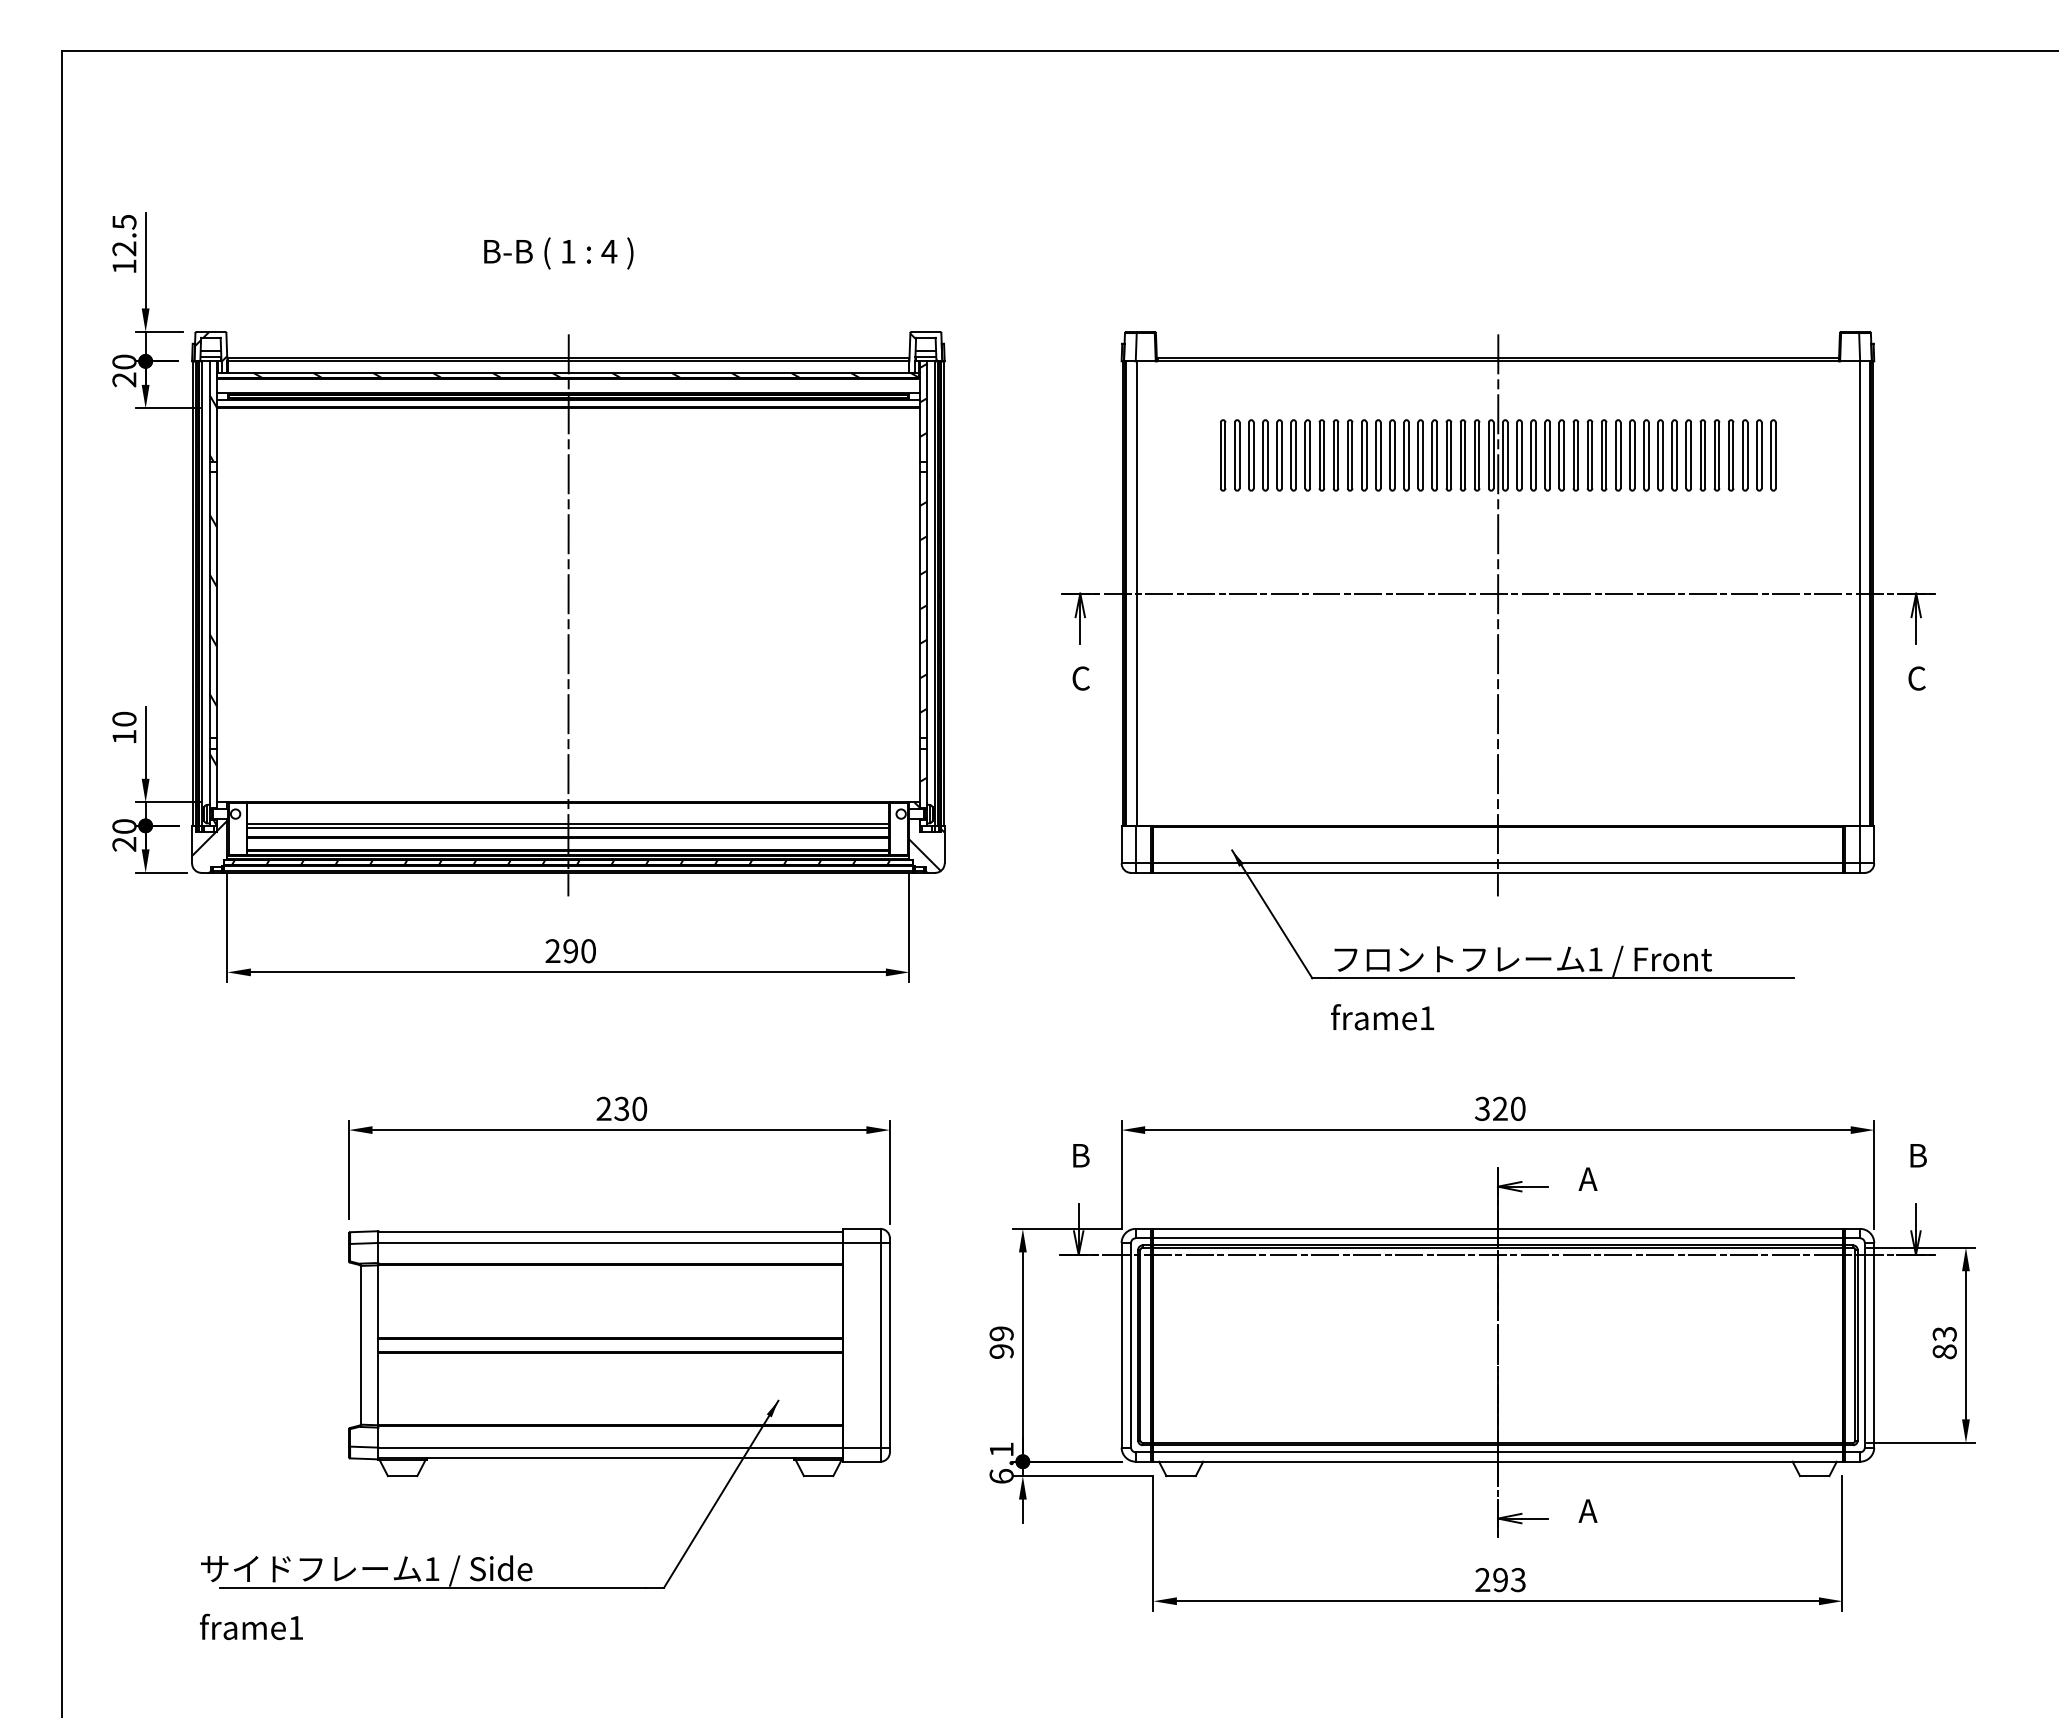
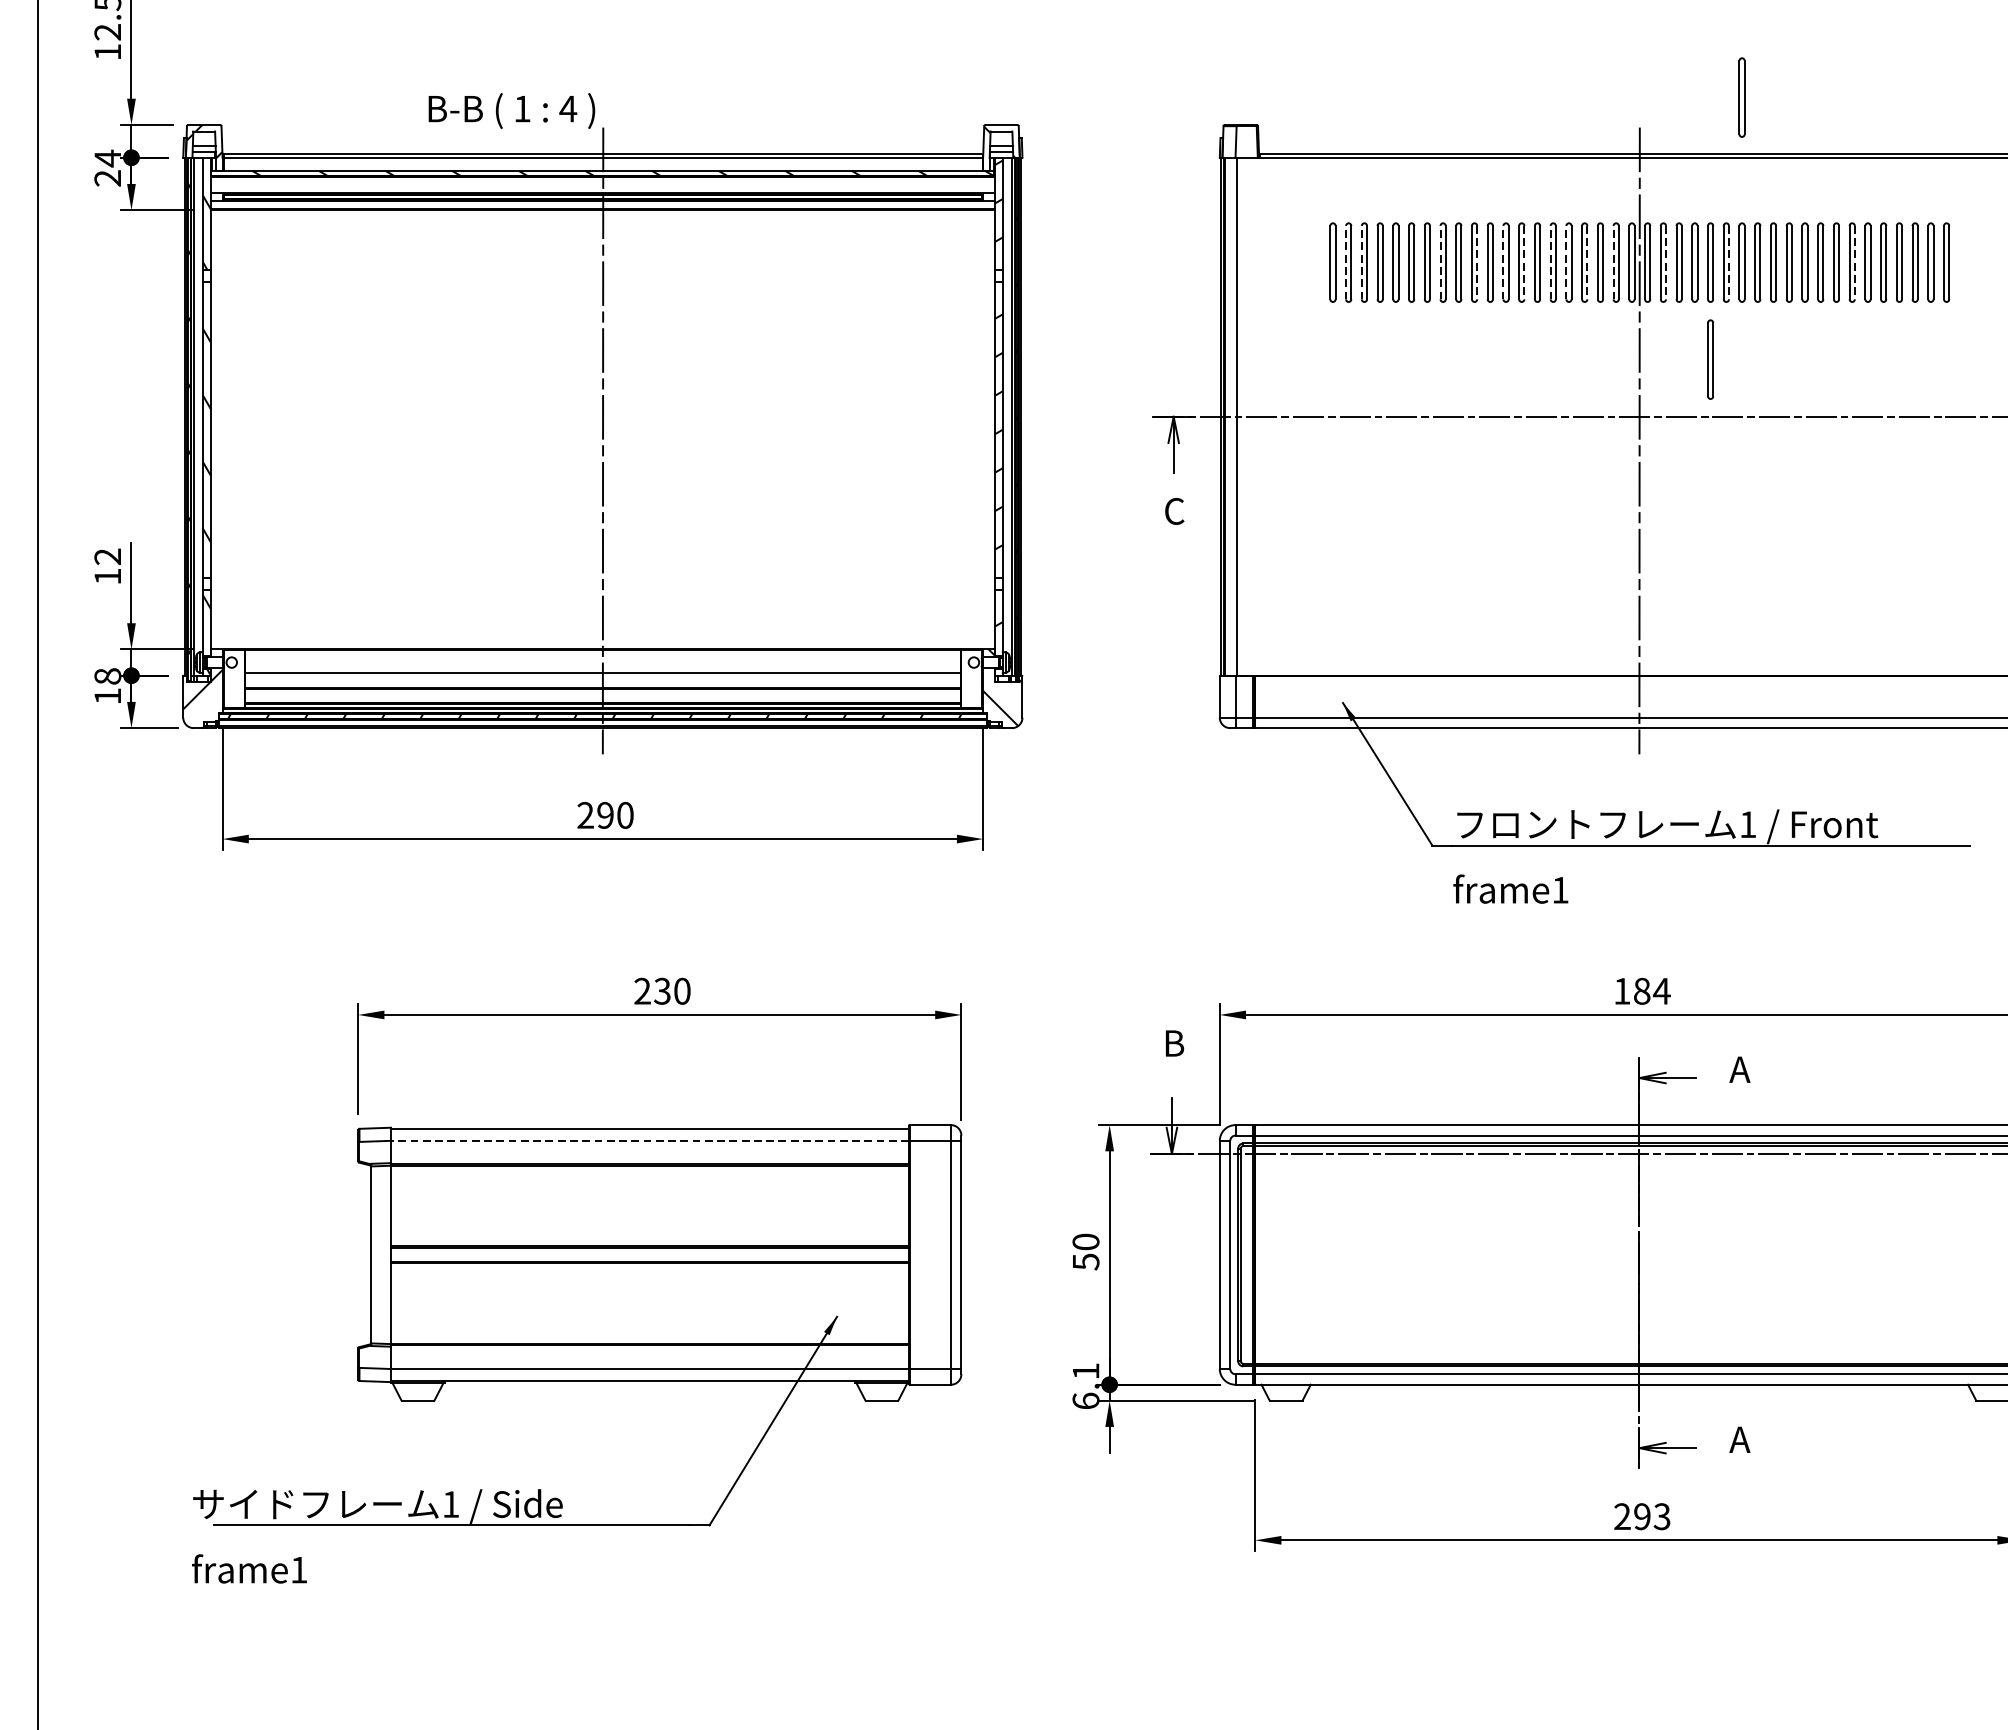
text: (558, 253) -> (511, 111), moved
part: (1589, 307) -> (1741, 97), added
text: (124, 362) -> (107, 158), 20 -> 24
line: (1234, 455) -> (1345, 262), solid -> dashed
line: (1249, 455) -> (1362, 262), solid -> dashed
line: (1319, 455) -> (1440, 262), solid -> dashed
line: (1352, 455) -> (1477, 262), solid -> dashed
line: (1376, 455) -> (1503, 262), solid -> dashed
line: (1394, 455) -> (1524, 262), solid -> dashed
line: (1418, 455) -> (1550, 262), solid -> dashed
line: (1432, 455) -> (1566, 262), solid -> dashed
line: (1451, 455) -> (1587, 262), solid -> dashed
line: (1474, 455) -> (1613, 262), solid -> dashed
line: (1521, 455) -> (1665, 262), solid -> dashed
line: (1578, 455) -> (1729, 262), solid -> dashed
line: (1691, 455) -> (1855, 262), solid -> dashed
part: (1561, 542) -> (1710, 359), added
text: (124, 718) -> (107, 555), 10 -> 12
line: (568, 828) -> (602, 678), removed
text: (124, 835) -> (107, 686), 20 -> 18
text: (1500, 1108) -> (1642, 990), 320 -> 184
line: (610, 1243) -> (649, 1141), solid -> dashed
text: (1001, 1342) -> (1085, 1251), 99 -> 50

